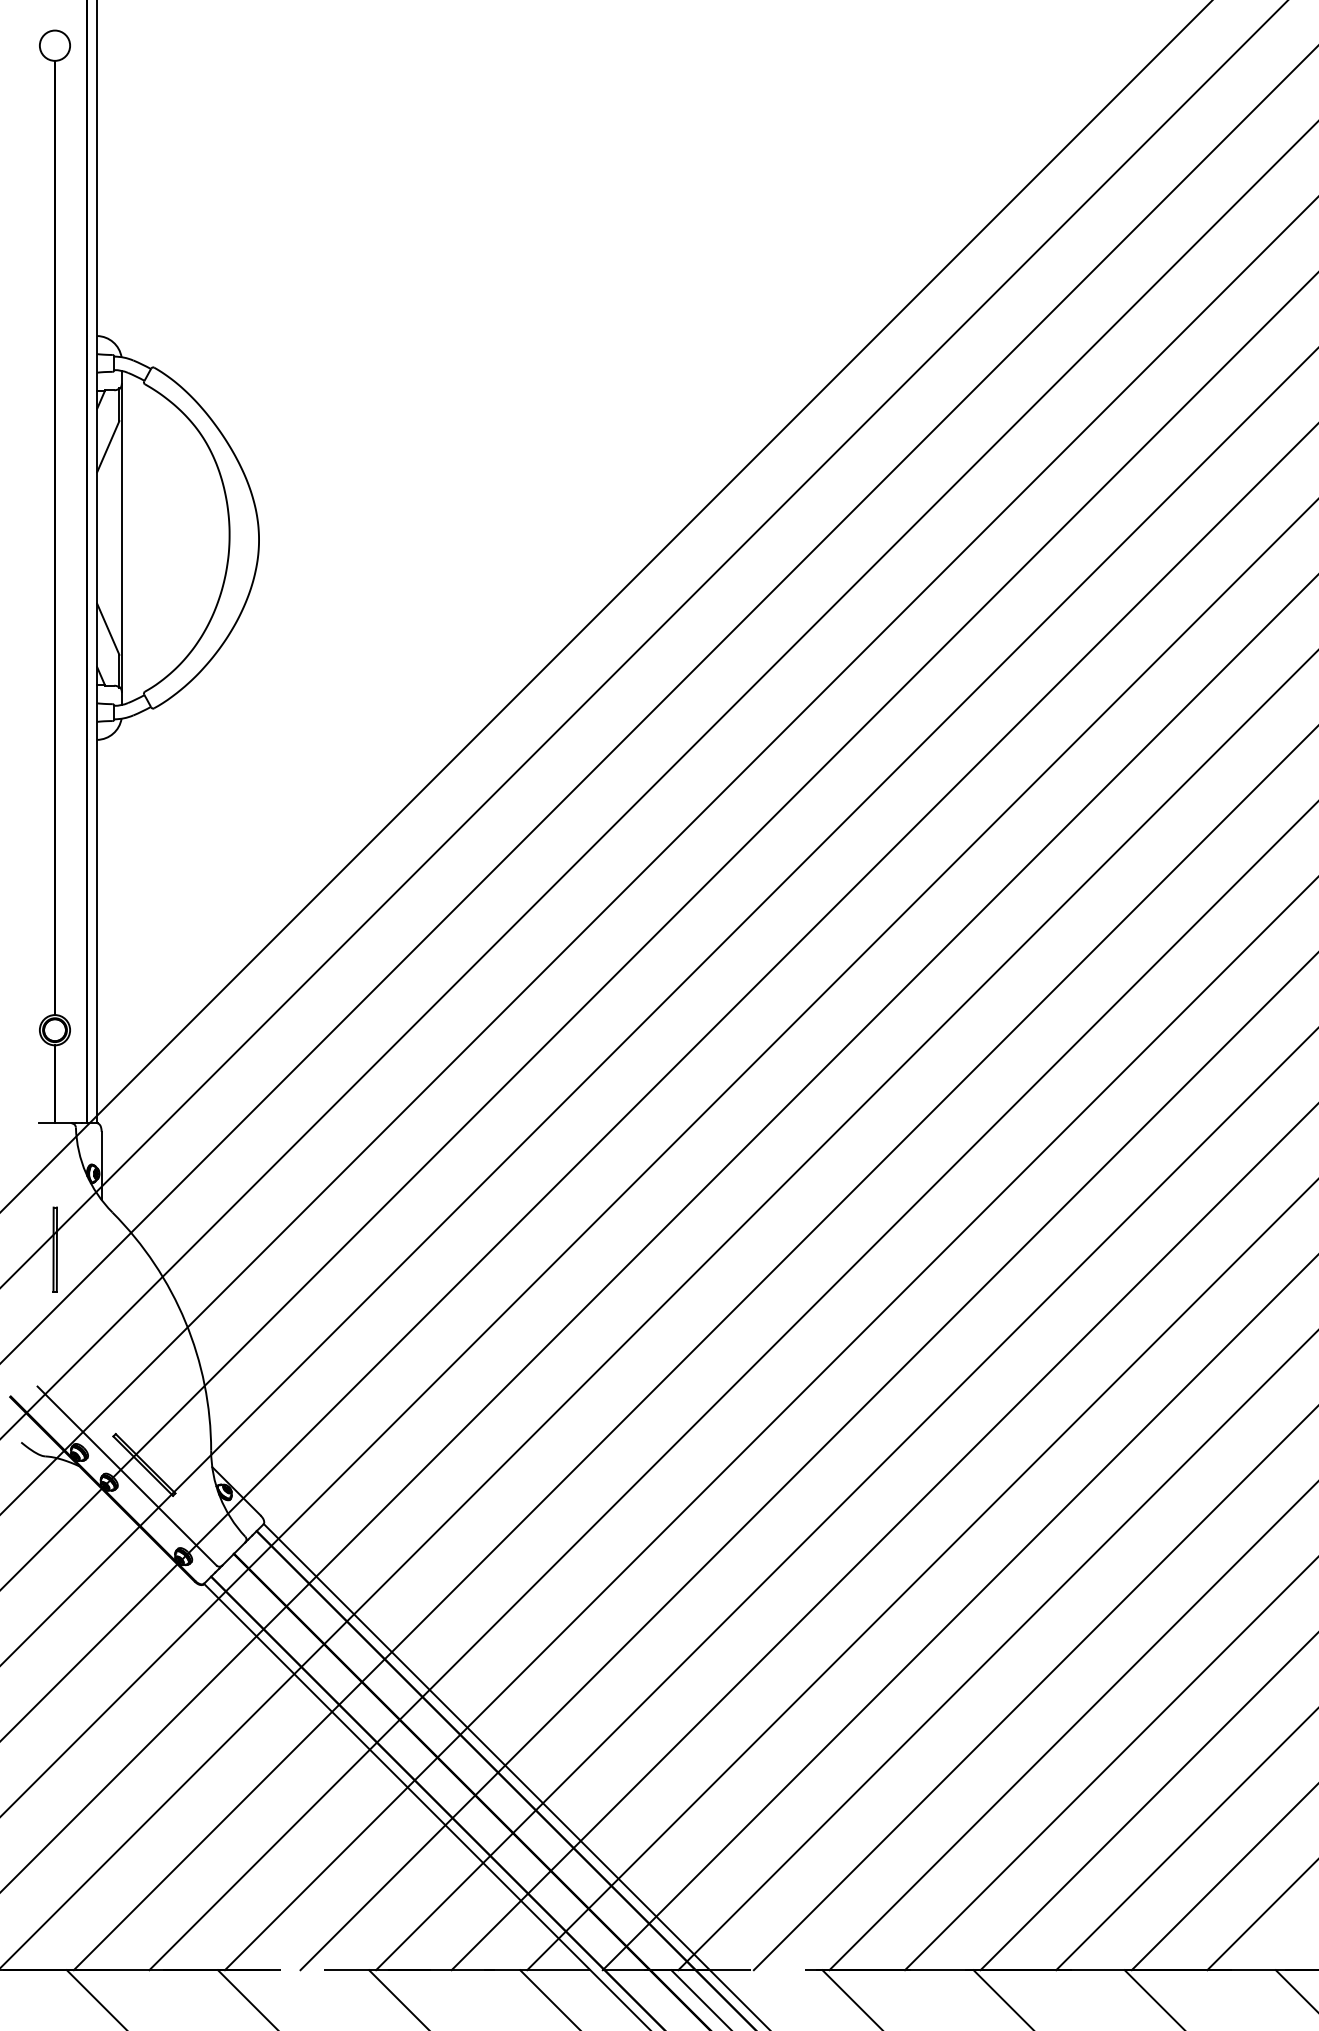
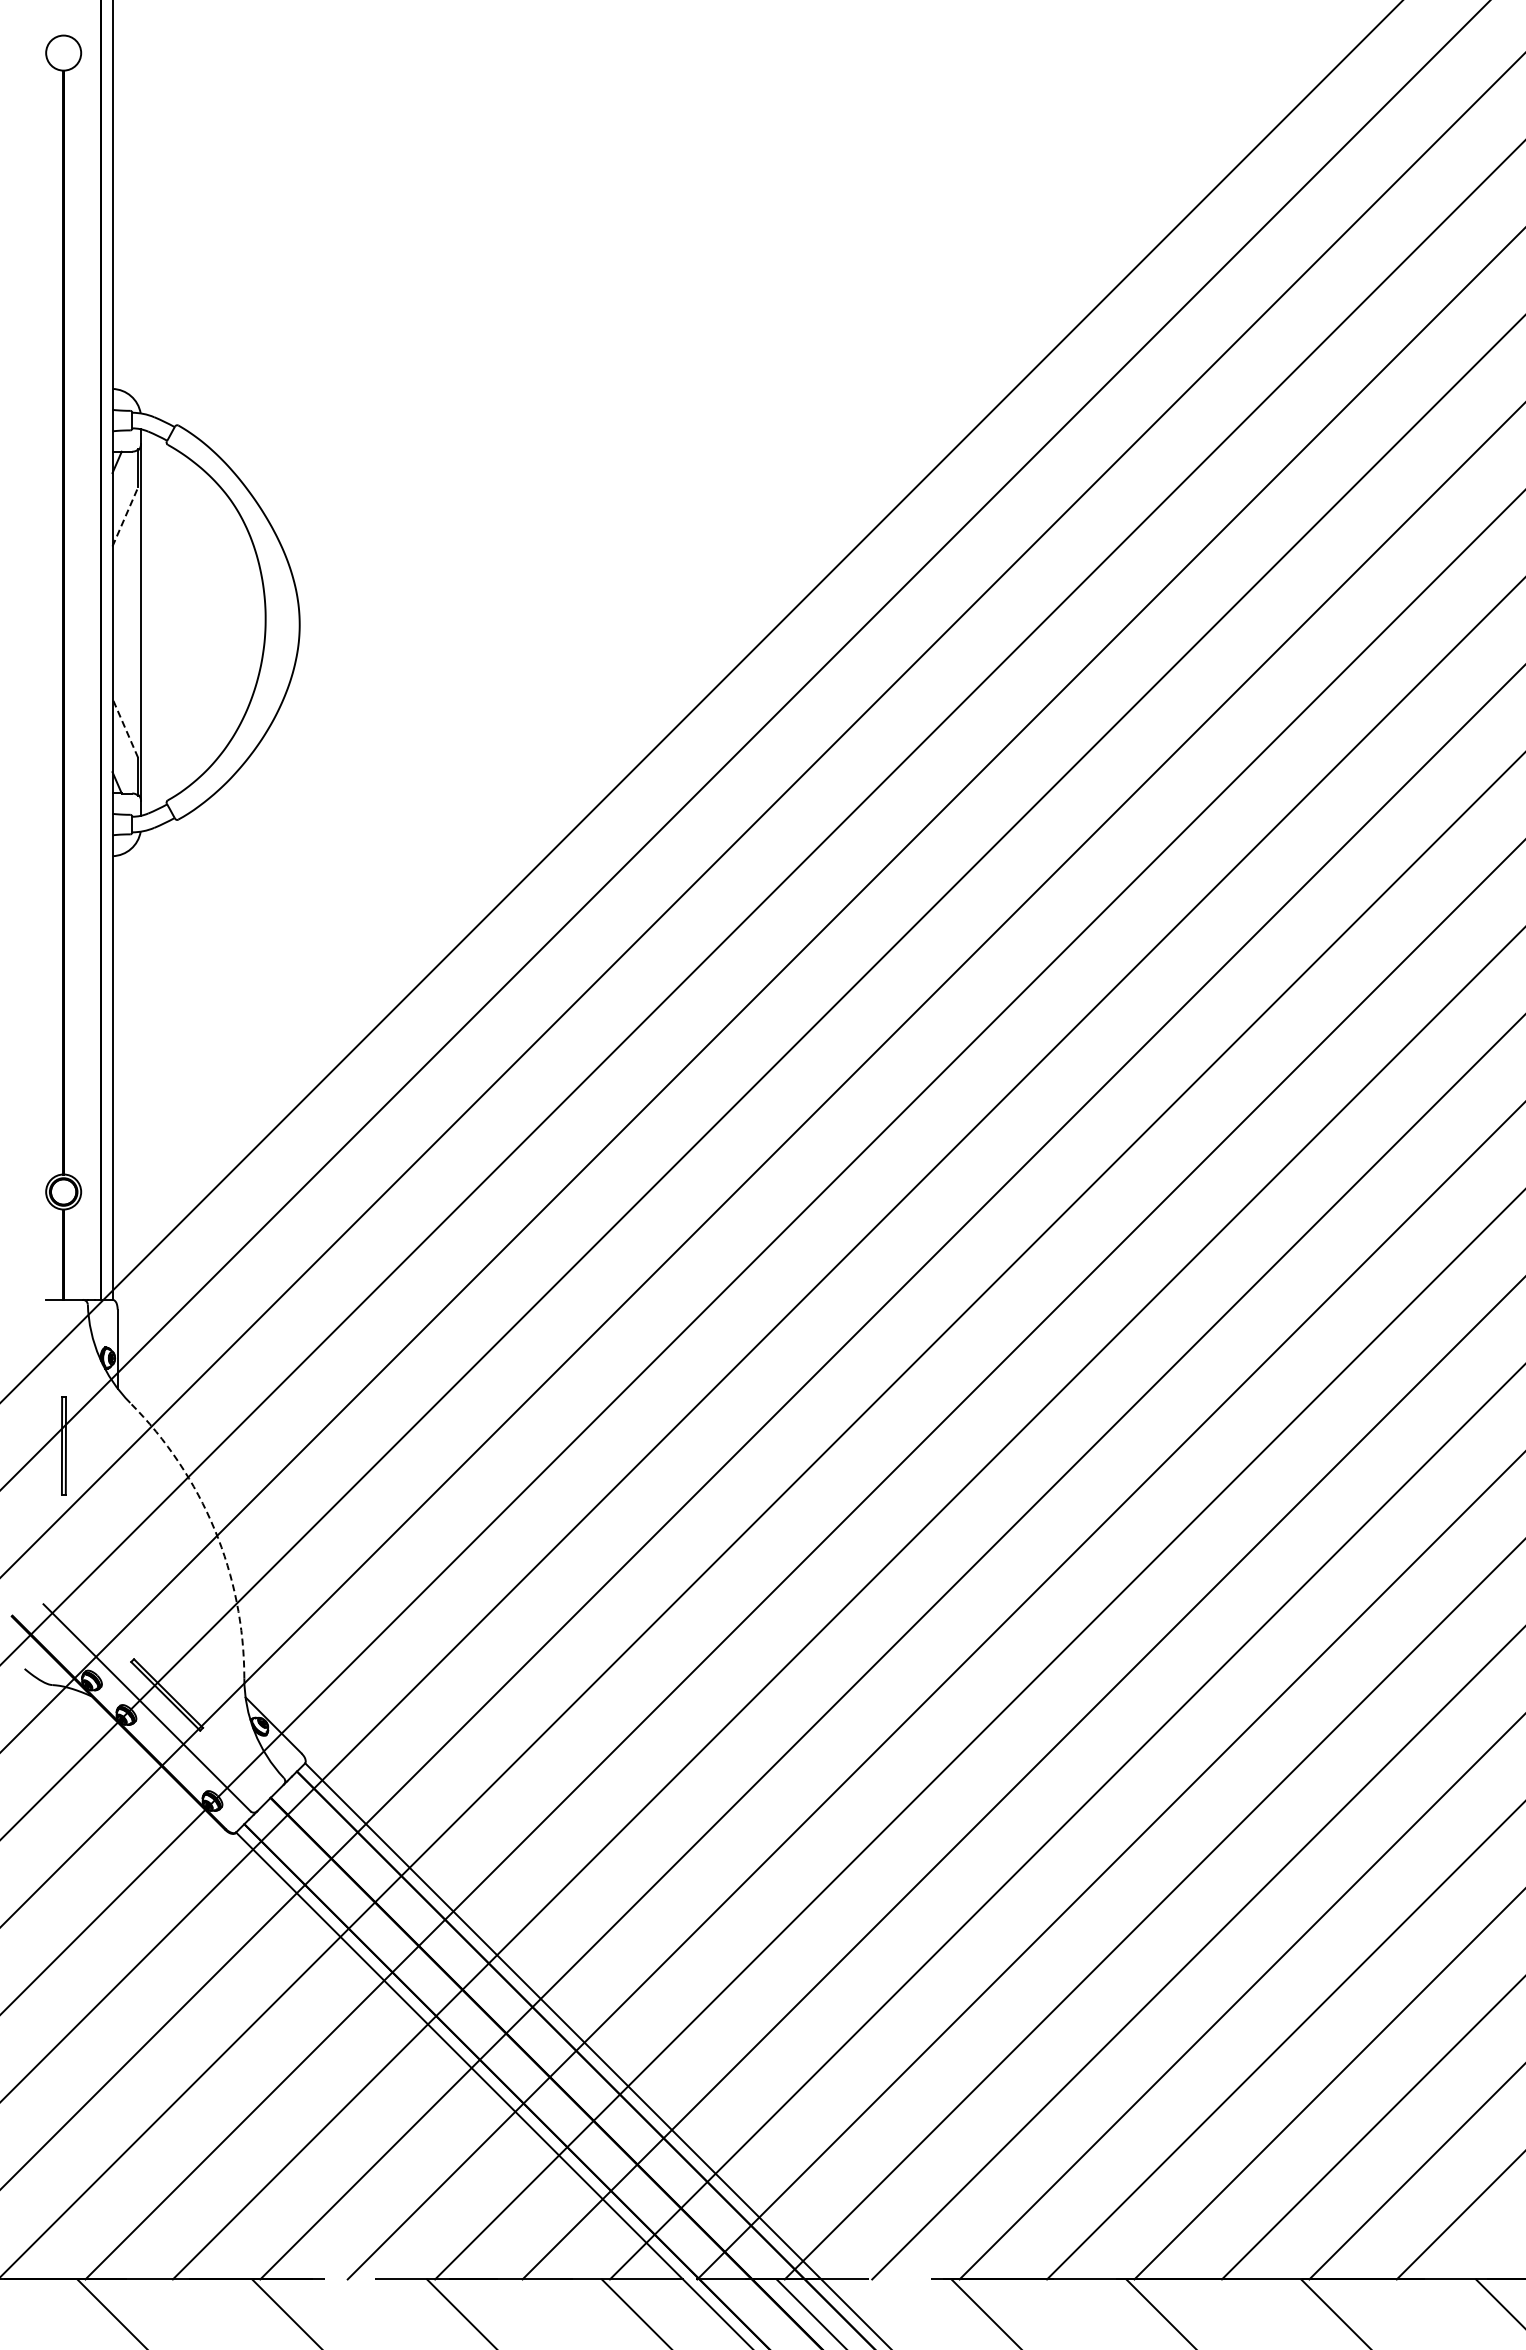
line: (108, 446) -> (125, 516), solid -> dashed
line: (108, 628) -> (125, 727), solid -> dashed
arc: (185, 1321) -> (214, 1529), solid -> dashed

